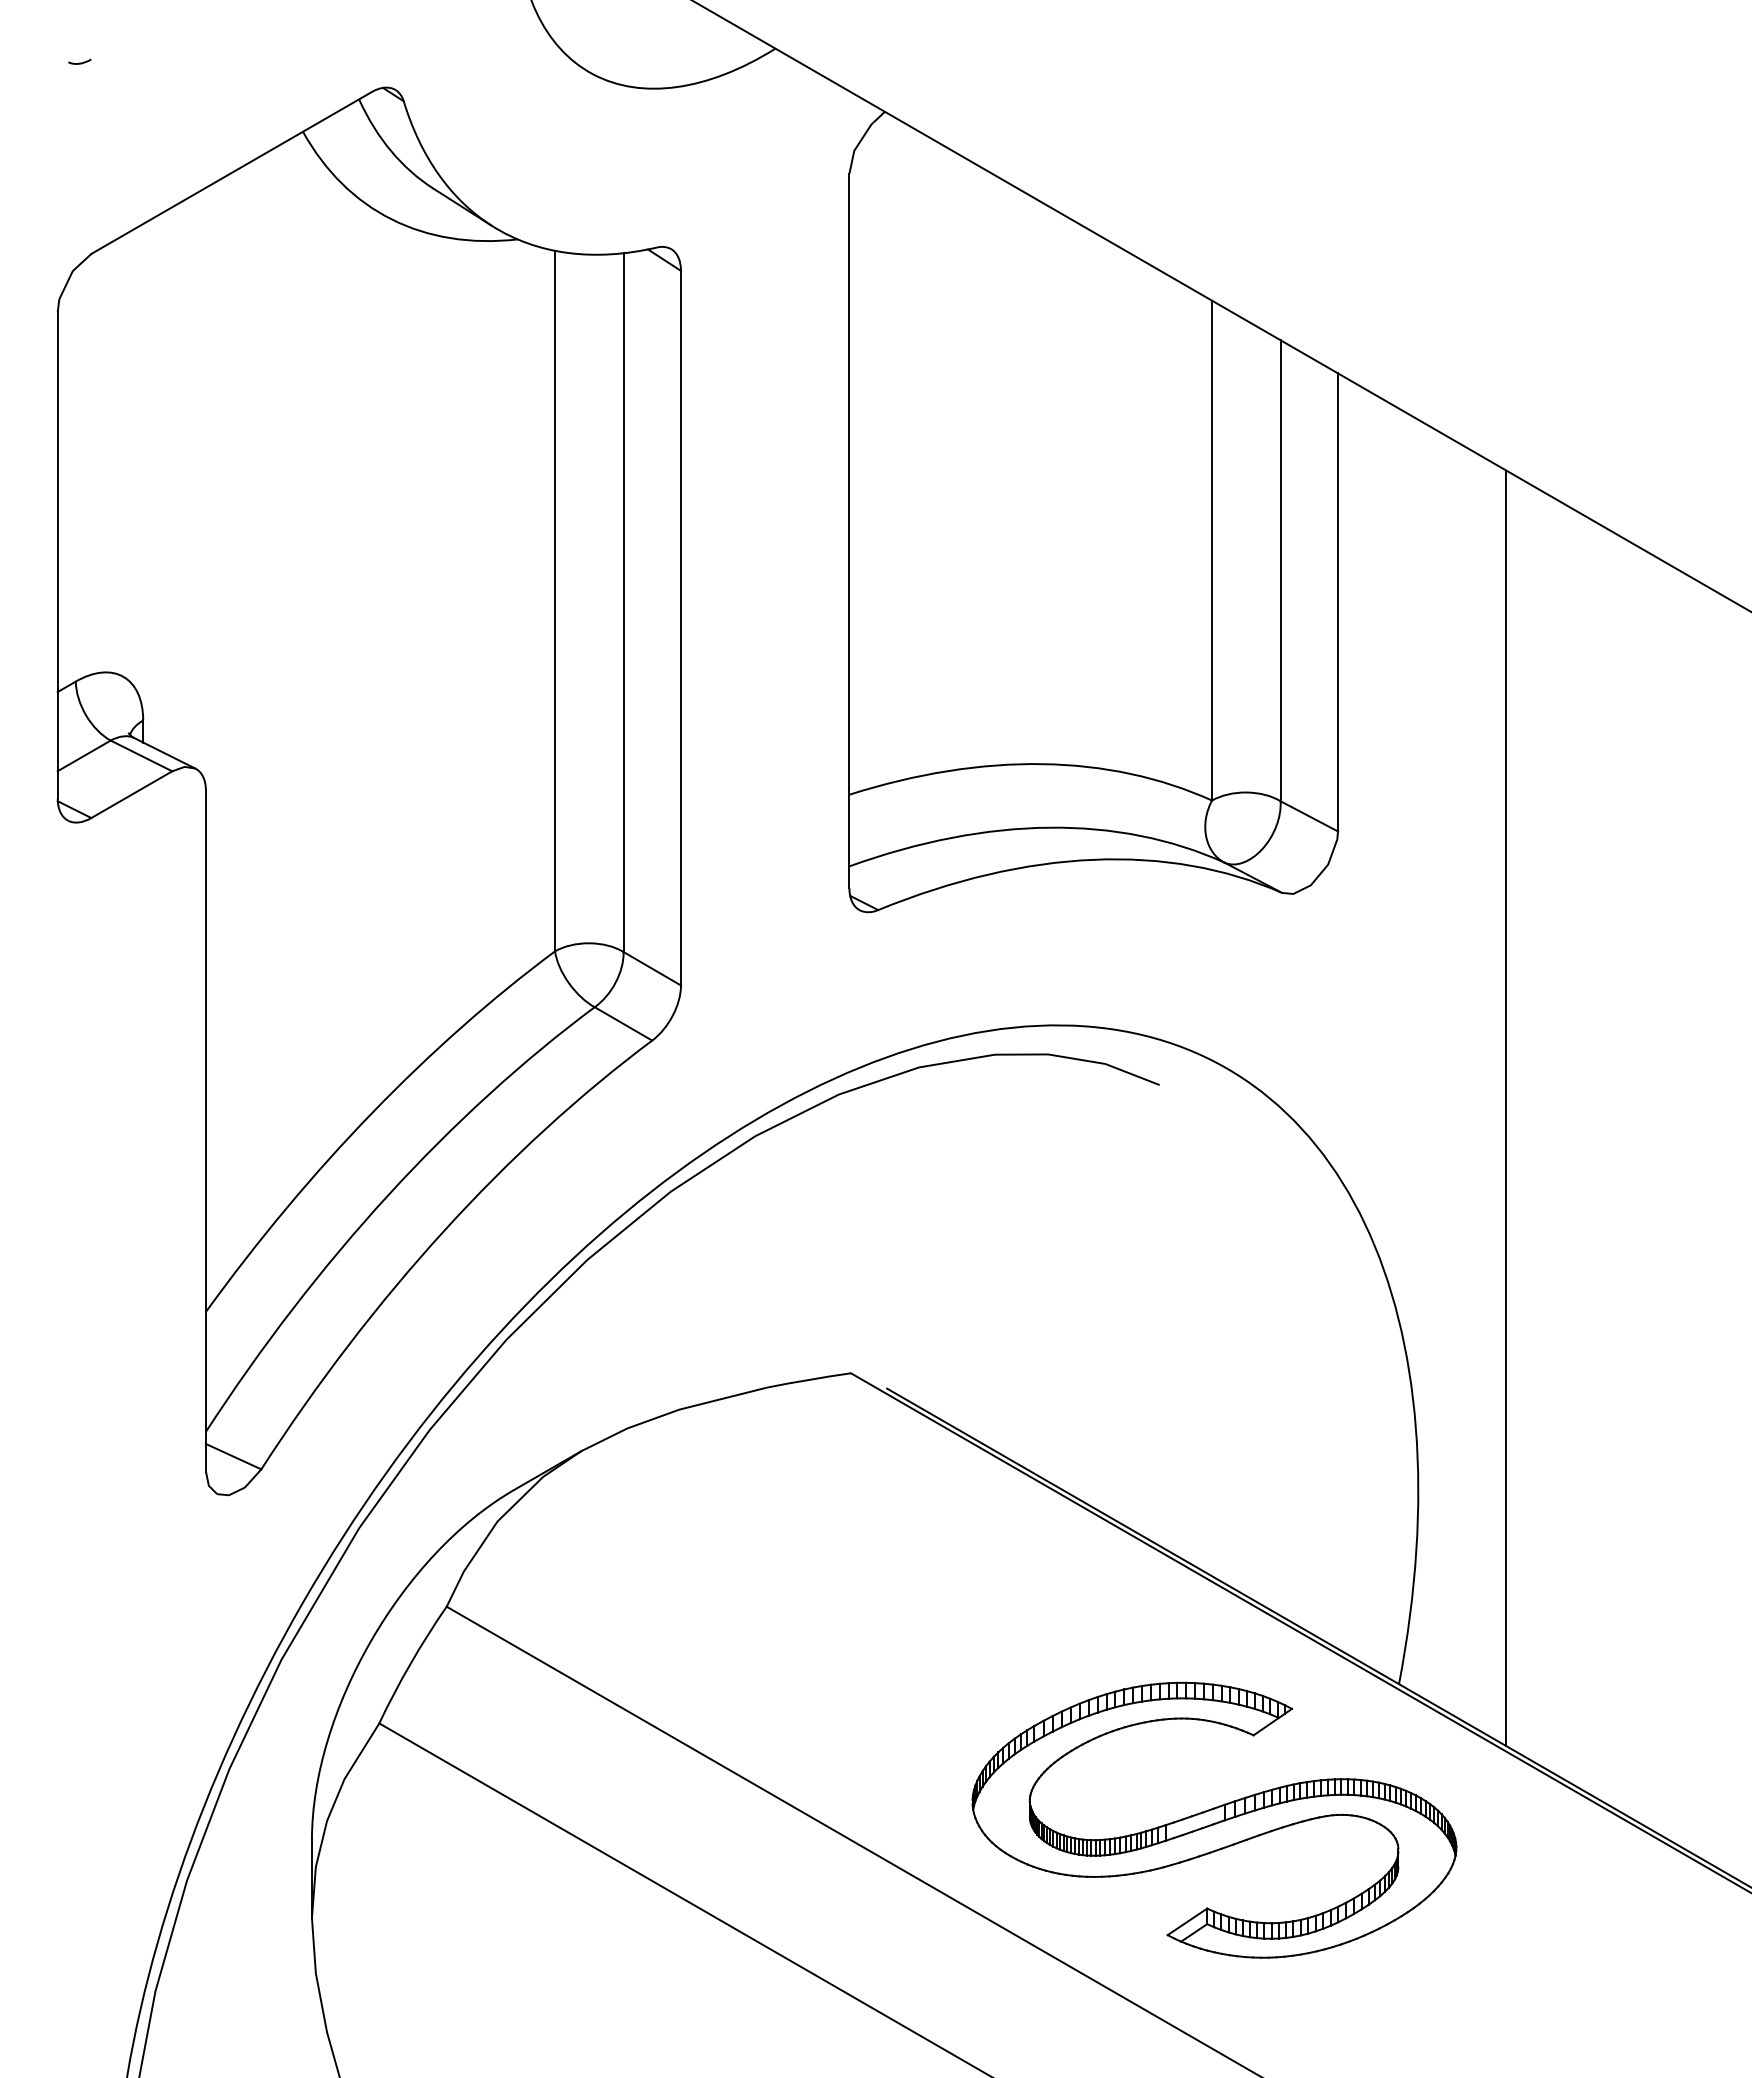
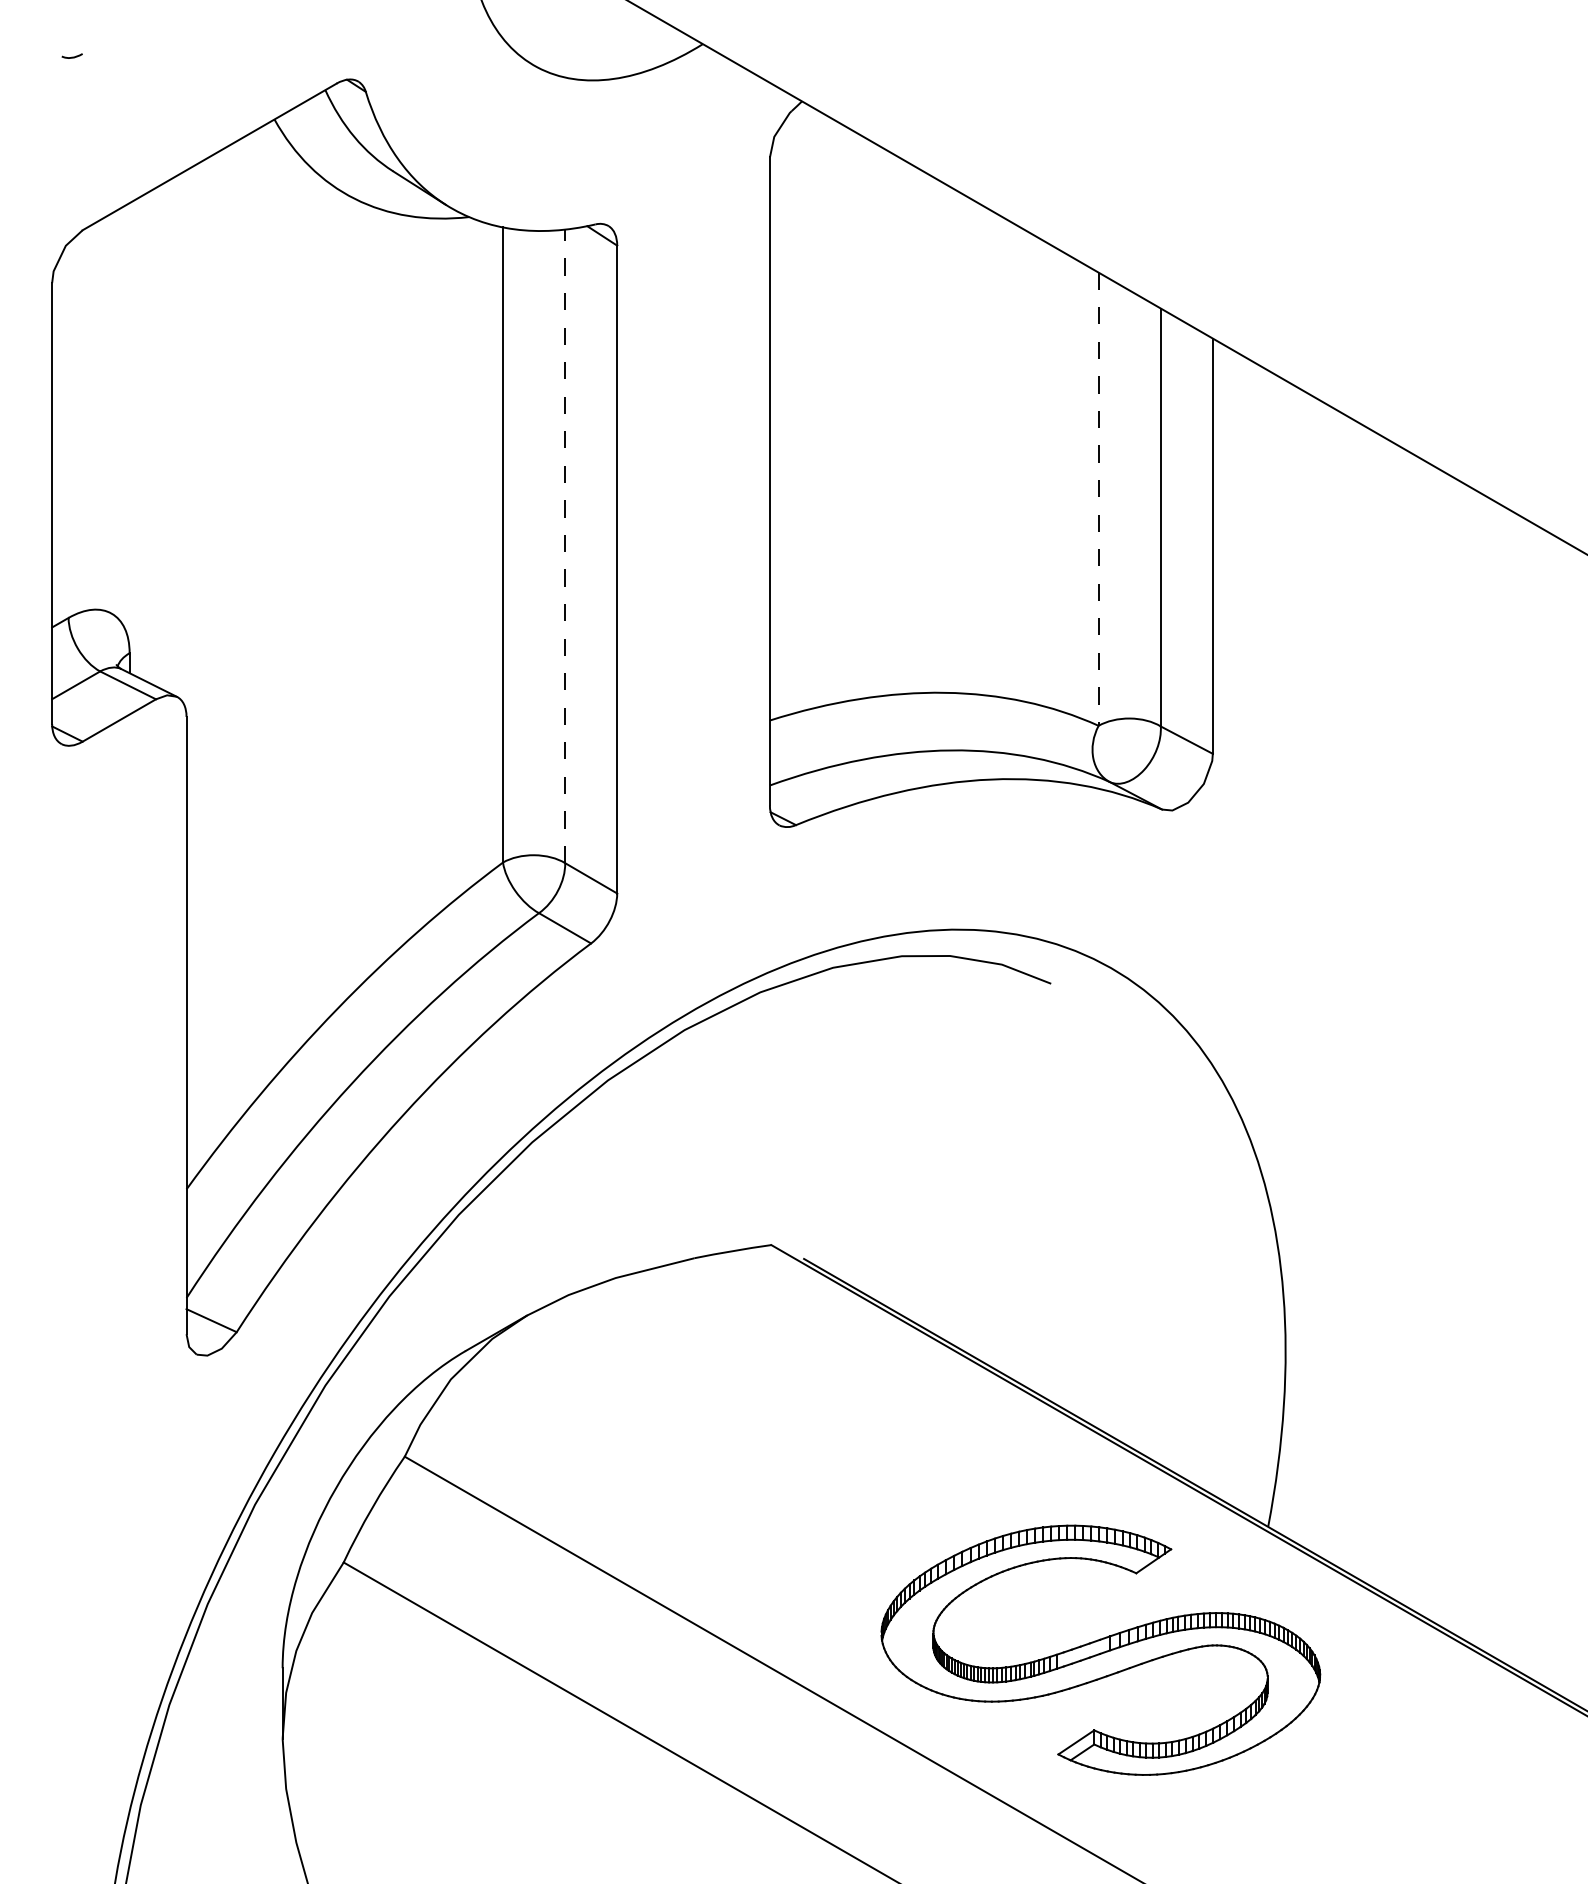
line: (1212, 550) -> (1099, 499), solid -> dashed
line: (623, 602) -> (565, 546), solid -> dashed
line: (1506, 1108) -> (1365, 1005), removed

